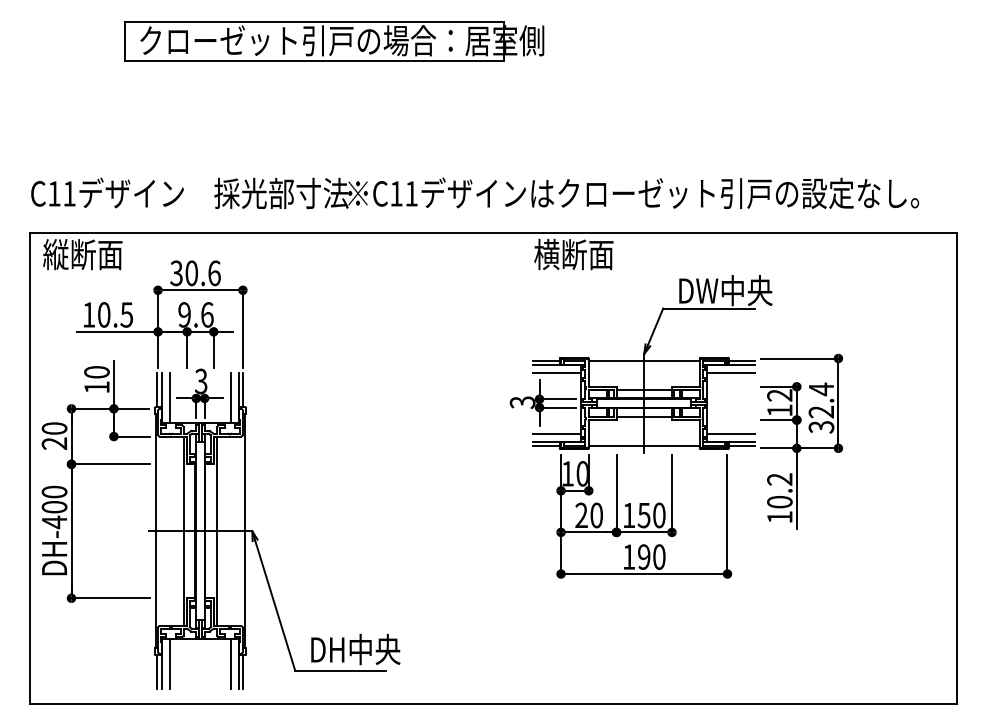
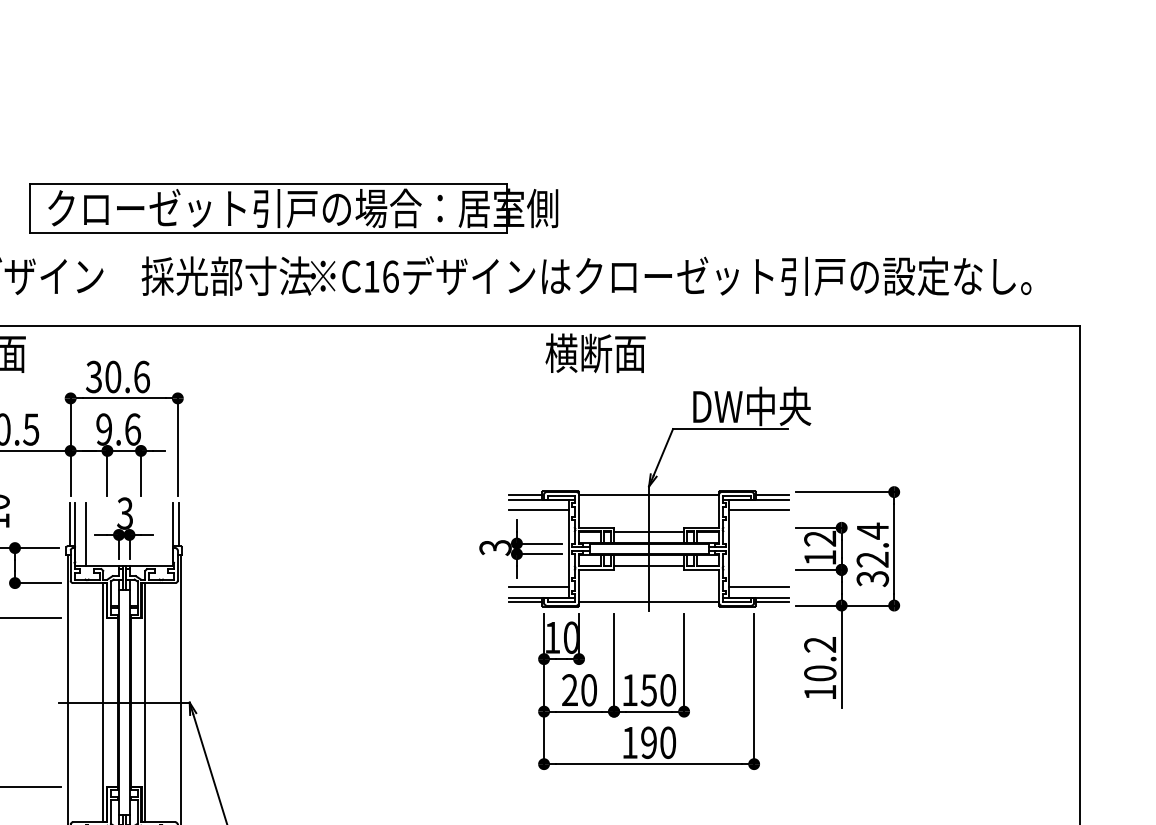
part: (334, 41) -> (293, 209), moved
text: (411, 193) -> (390, 276), C11 -> C16
line: (113, 384) -> (14, 517), removed
line: (230, 398) -> (162, 535), removed
part: (676, 426) -> (689, 577), moved

